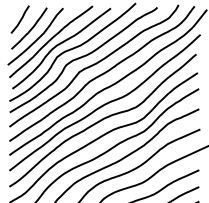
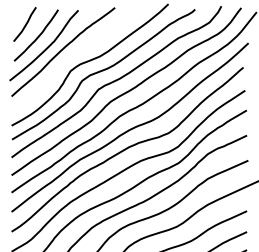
curve: (60, 44) -> (74, 55), removed

